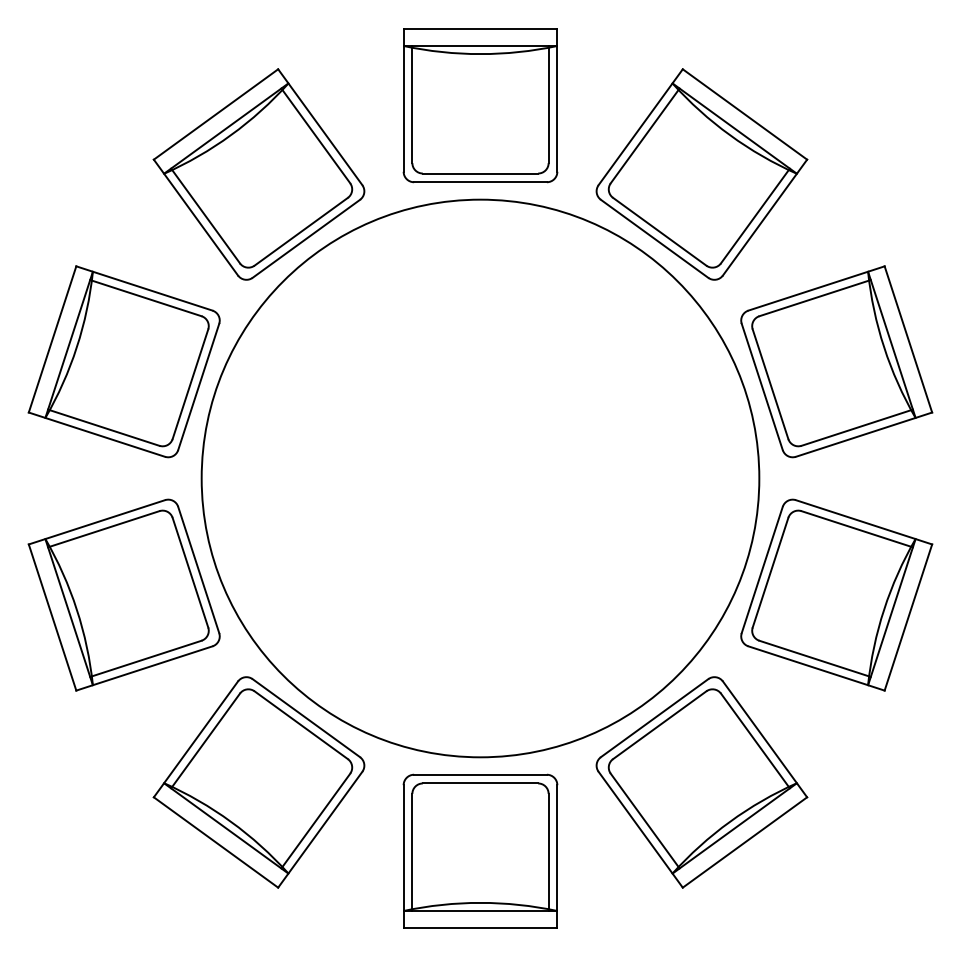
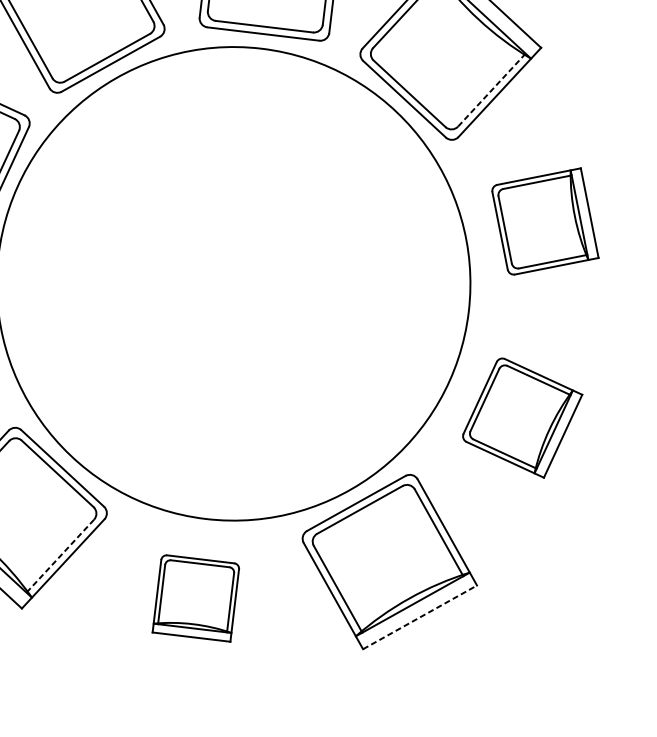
line: (755, 215) -> (491, 89), solid -> dashed
part: (836, 361) -> (545, 220), size x0.7
part: (836, 594) -> (522, 417), size x0.7
line: (315, 821) -> (60, 556), solid -> dashed
line: (744, 842) -> (419, 617), solid -> dashed
part: (480, 850) -> (196, 597), size x0.6

